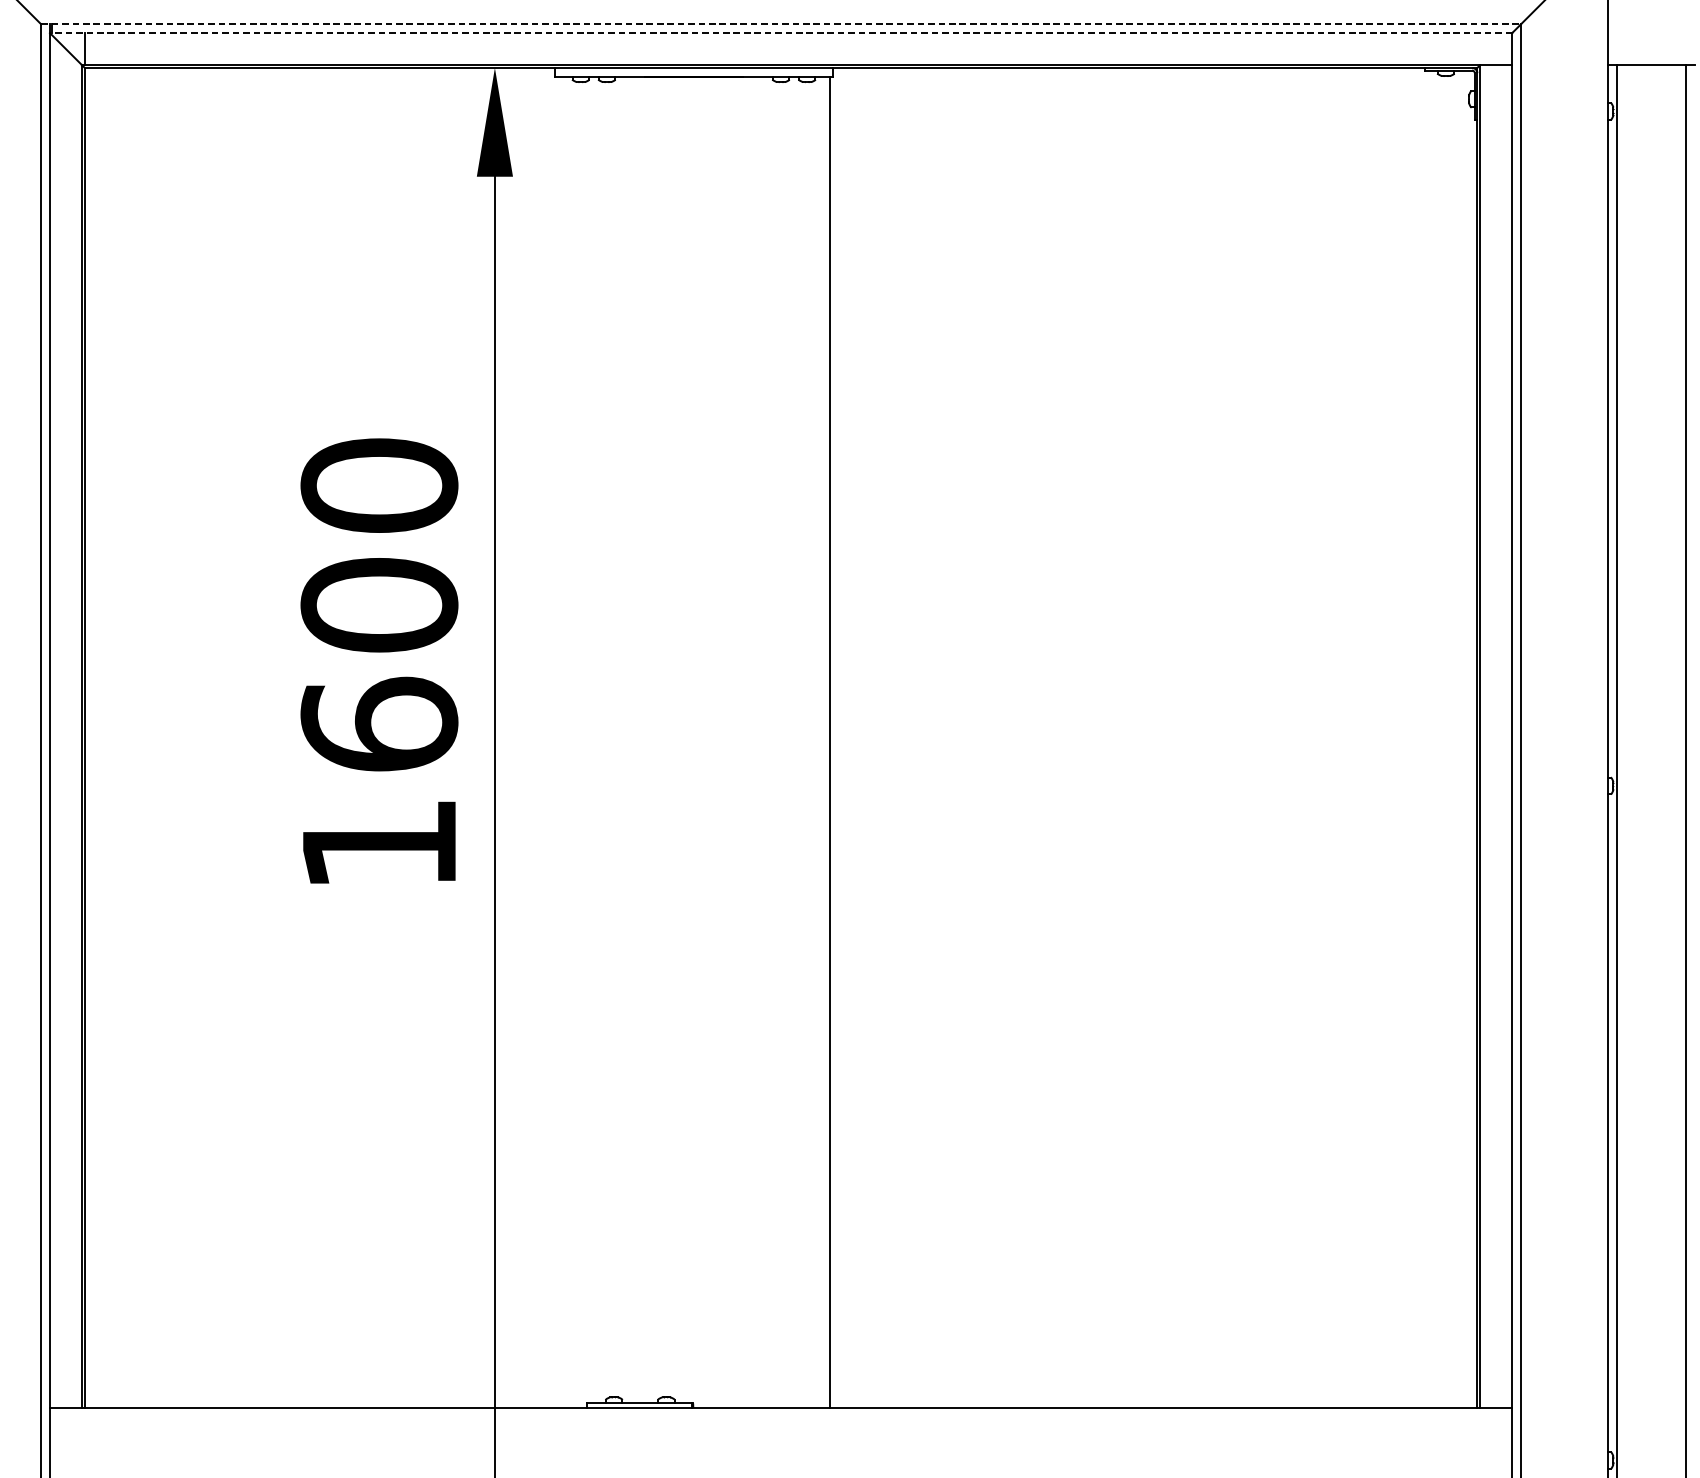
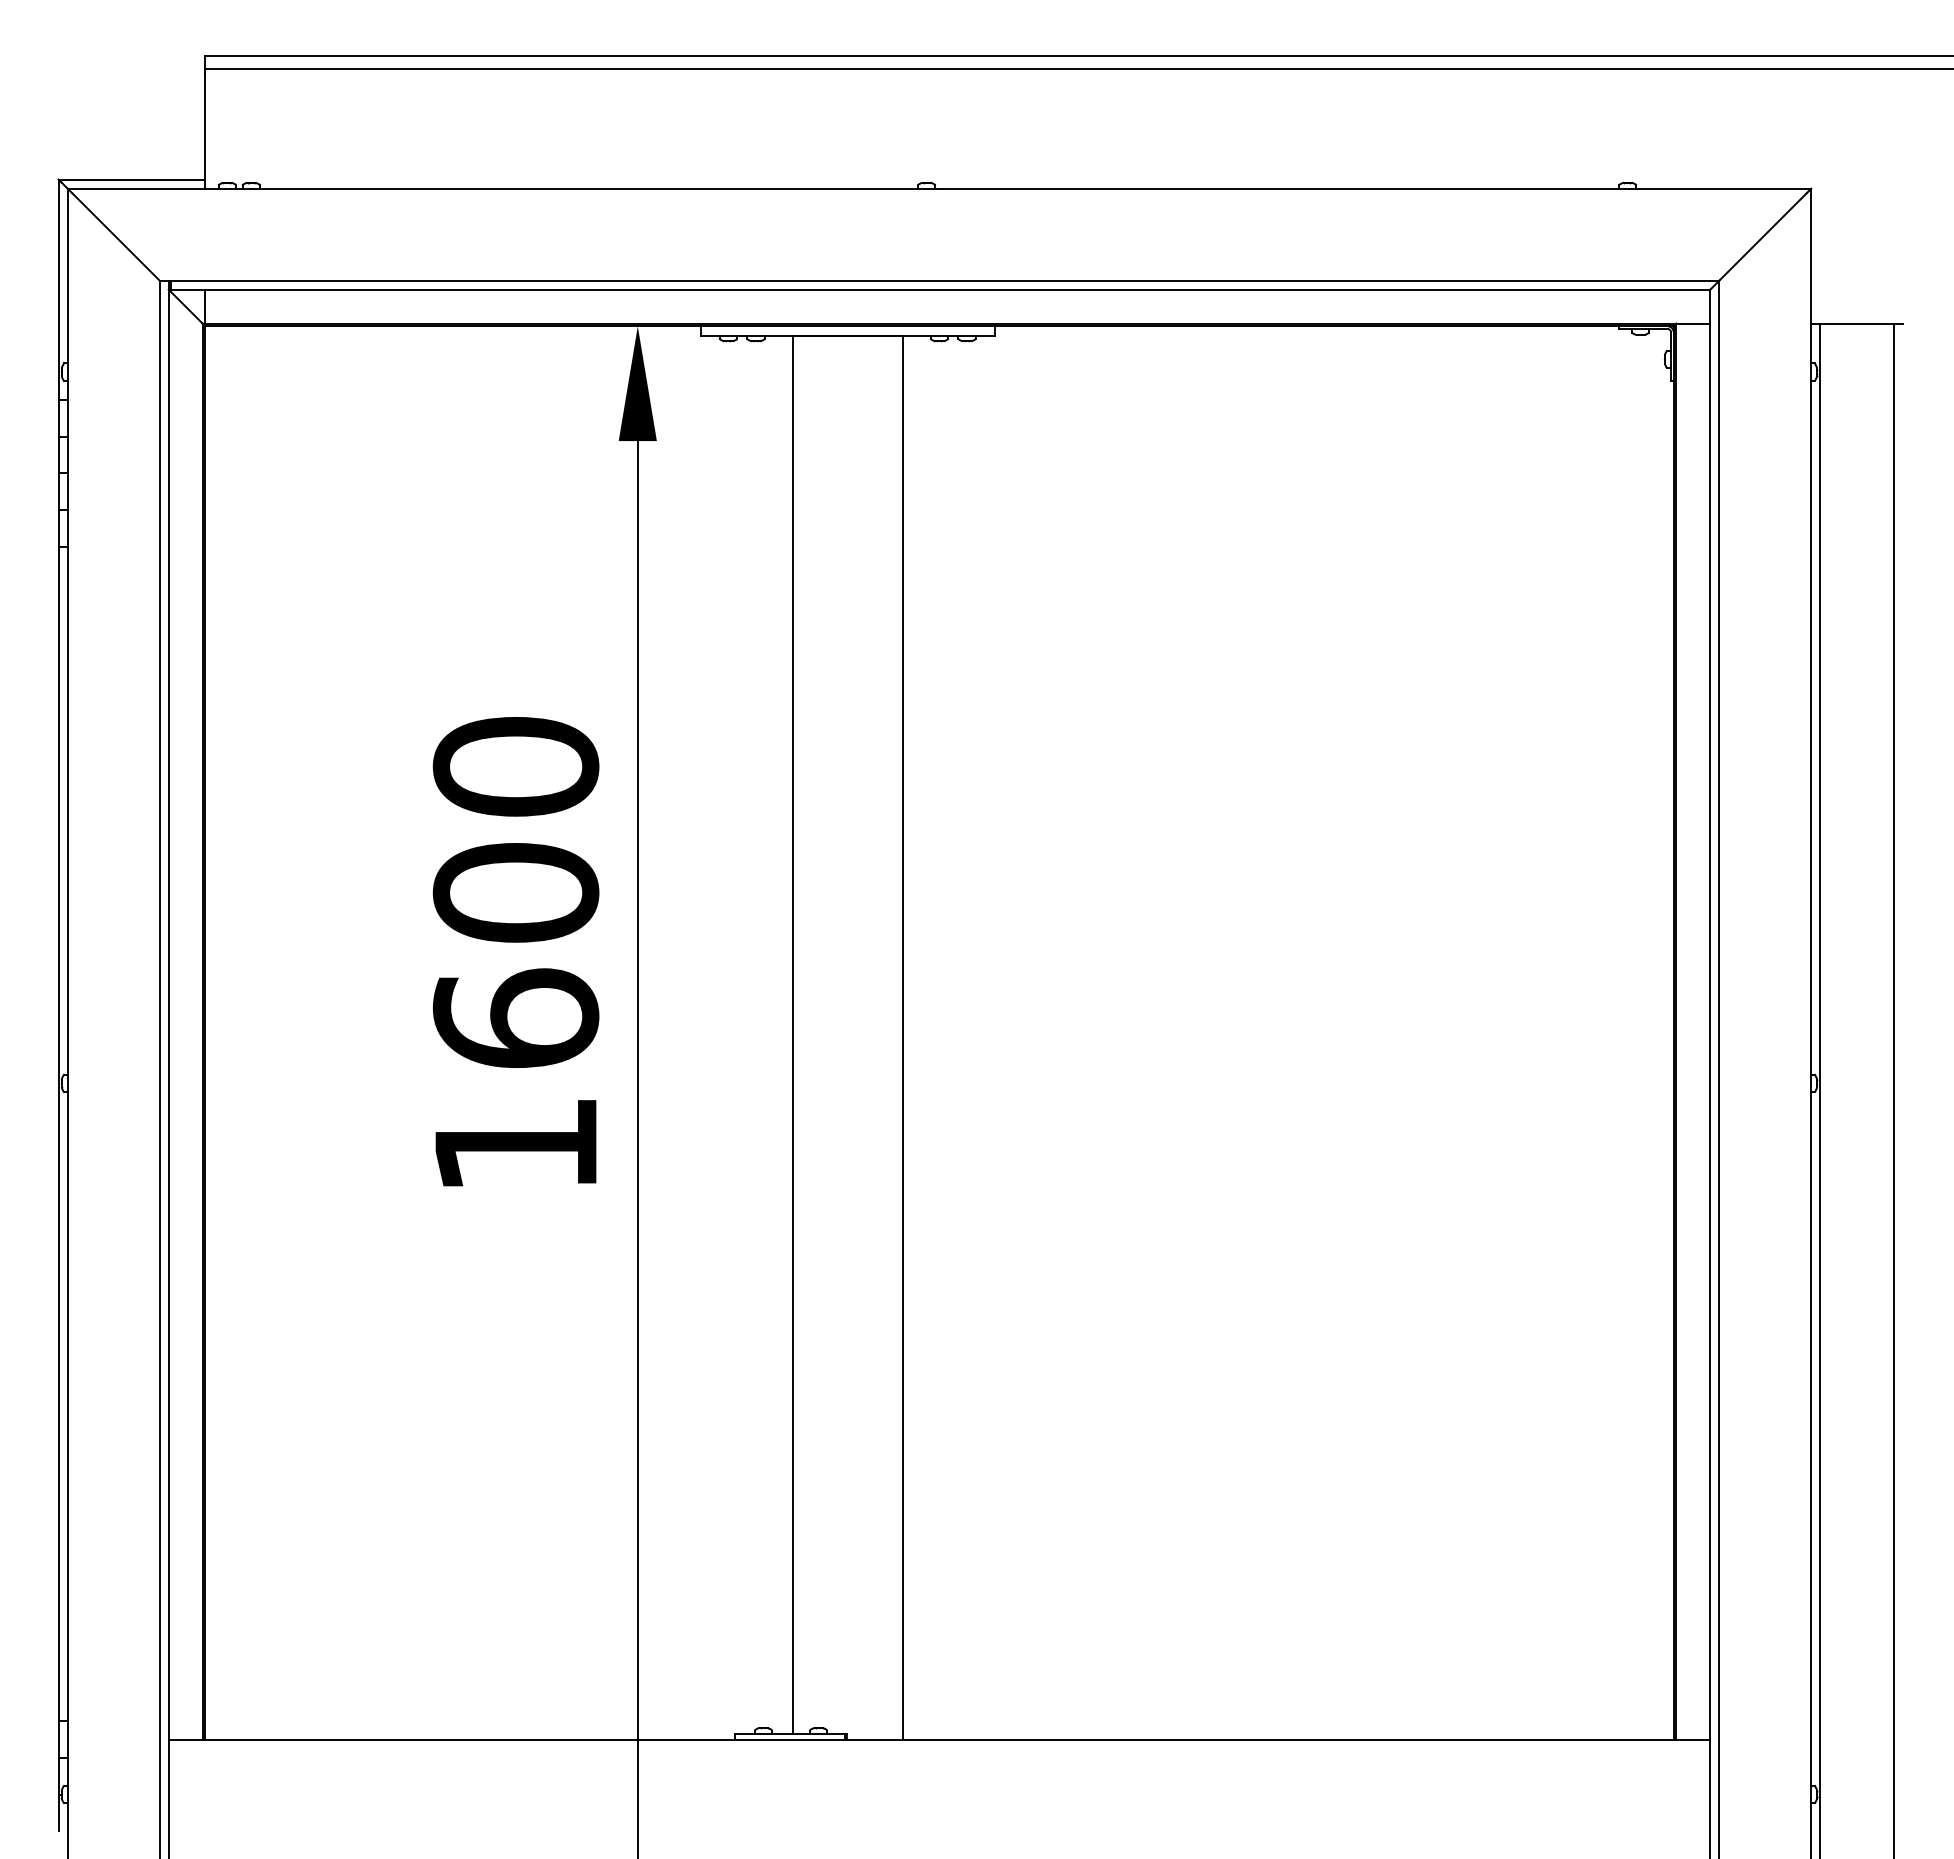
line: (781, 24) -> (939, 280), dashed -> solid
line: (782, 32) -> (940, 289), dashed -> solid
line: (641, 739) -> (792, 1034), added
line: (829, 742) -> (902, 1037), moved

